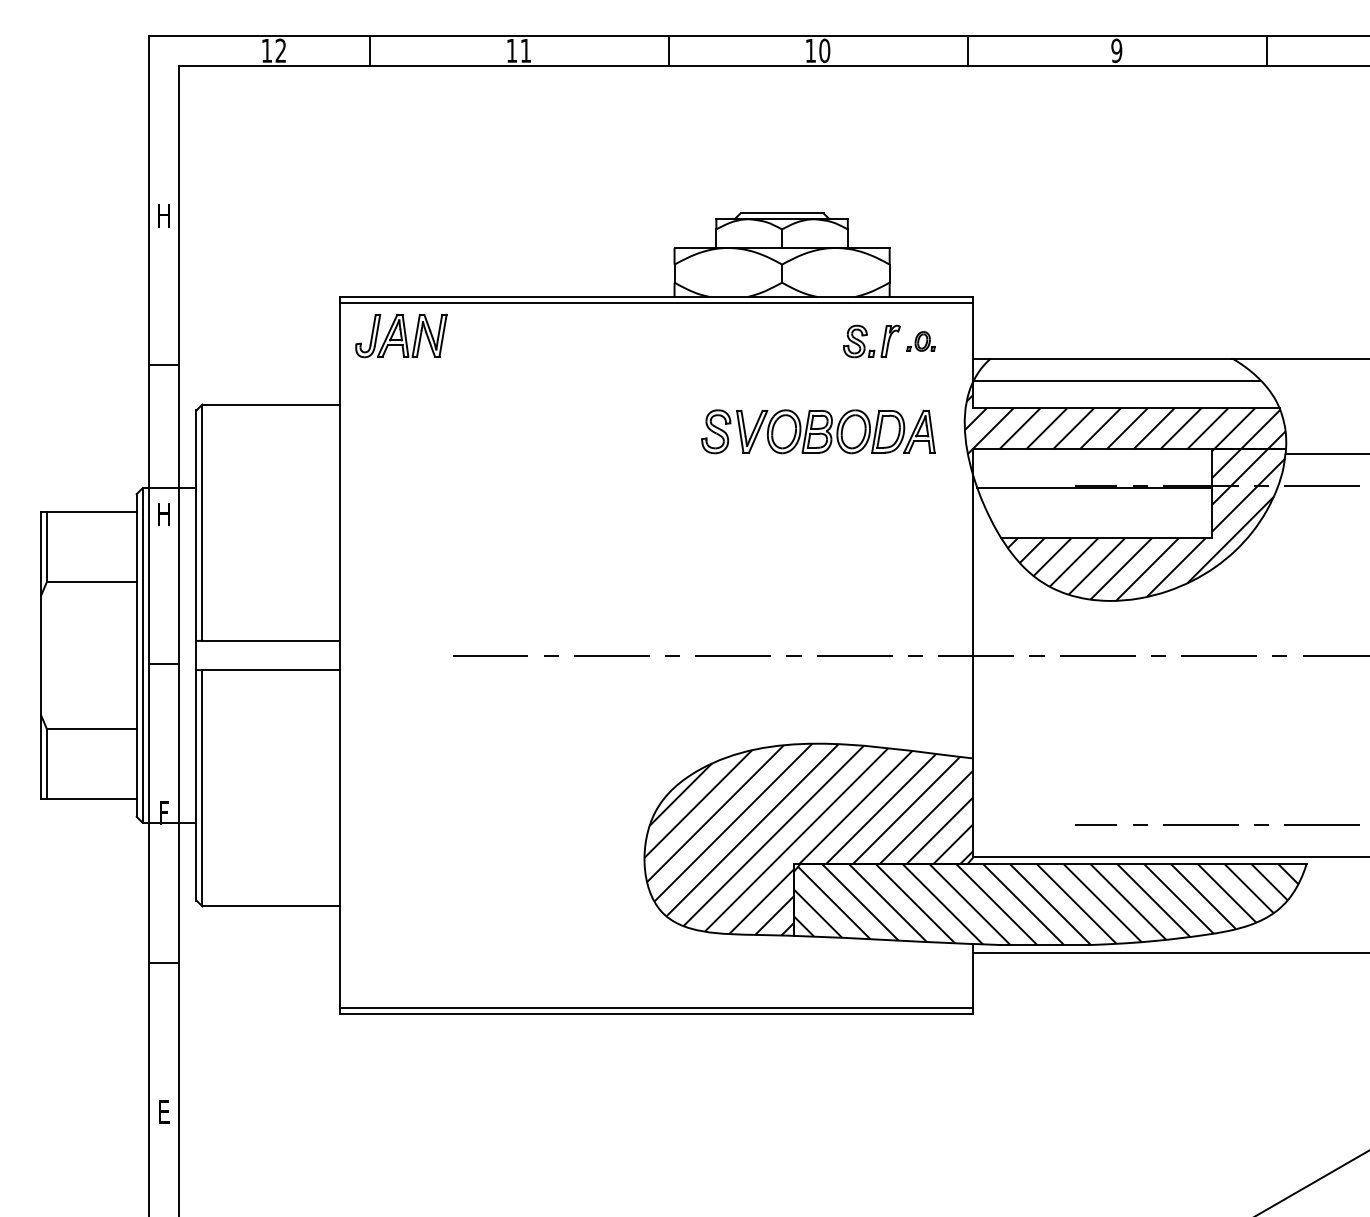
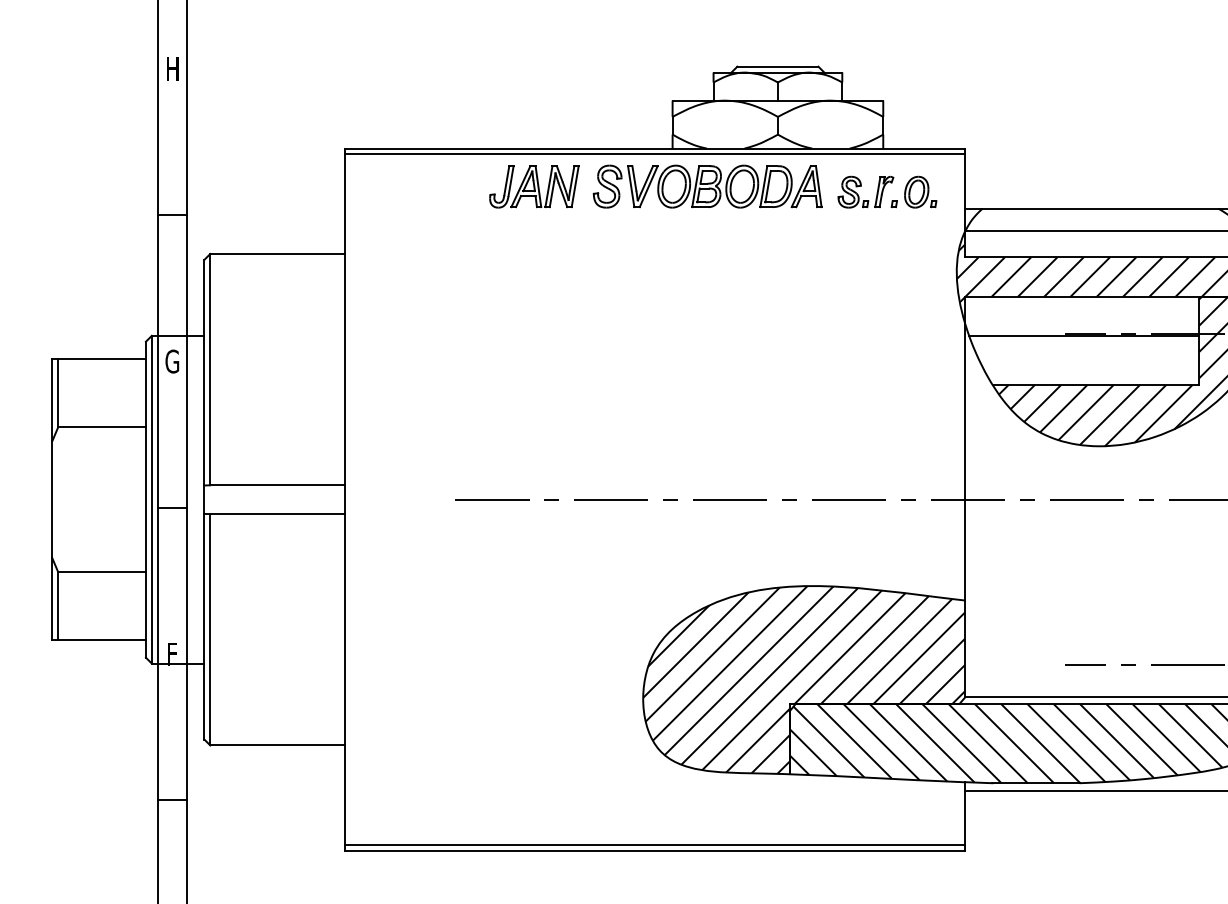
part: (401, 335) -> (534, 186), moved
part: (920, 341) -> (913, 192), size x1.67
part: (818, 431) -> (707, 186), moved
text: (163, 514) -> (172, 361), H -> G

